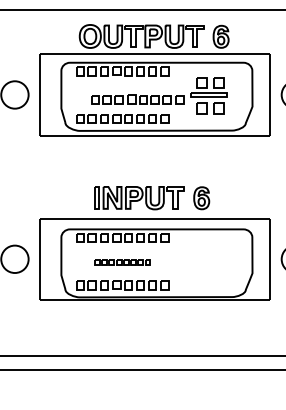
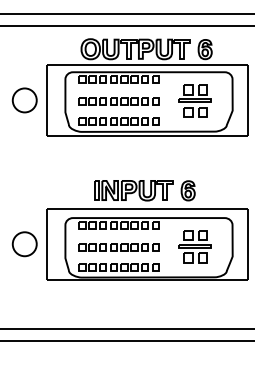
part: (136, 99) -> (118, 101), moved
part: (208, 261) -> (194, 246), added
part: (122, 263) -> (118, 247), size x1.67

